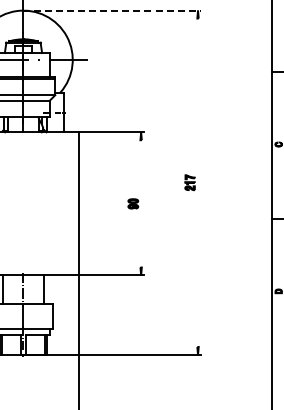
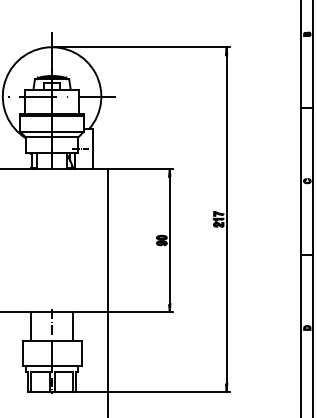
line: (111, 10) -> (140, 47), dashed -> solid
line: (197, 182) -> (226, 219), added
line: (140, 203) -> (169, 240), added

